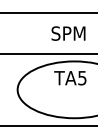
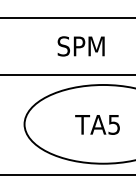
text: (68, 33) -> (81, 46), moved
text: (70, 78) -> (97, 125), moved

